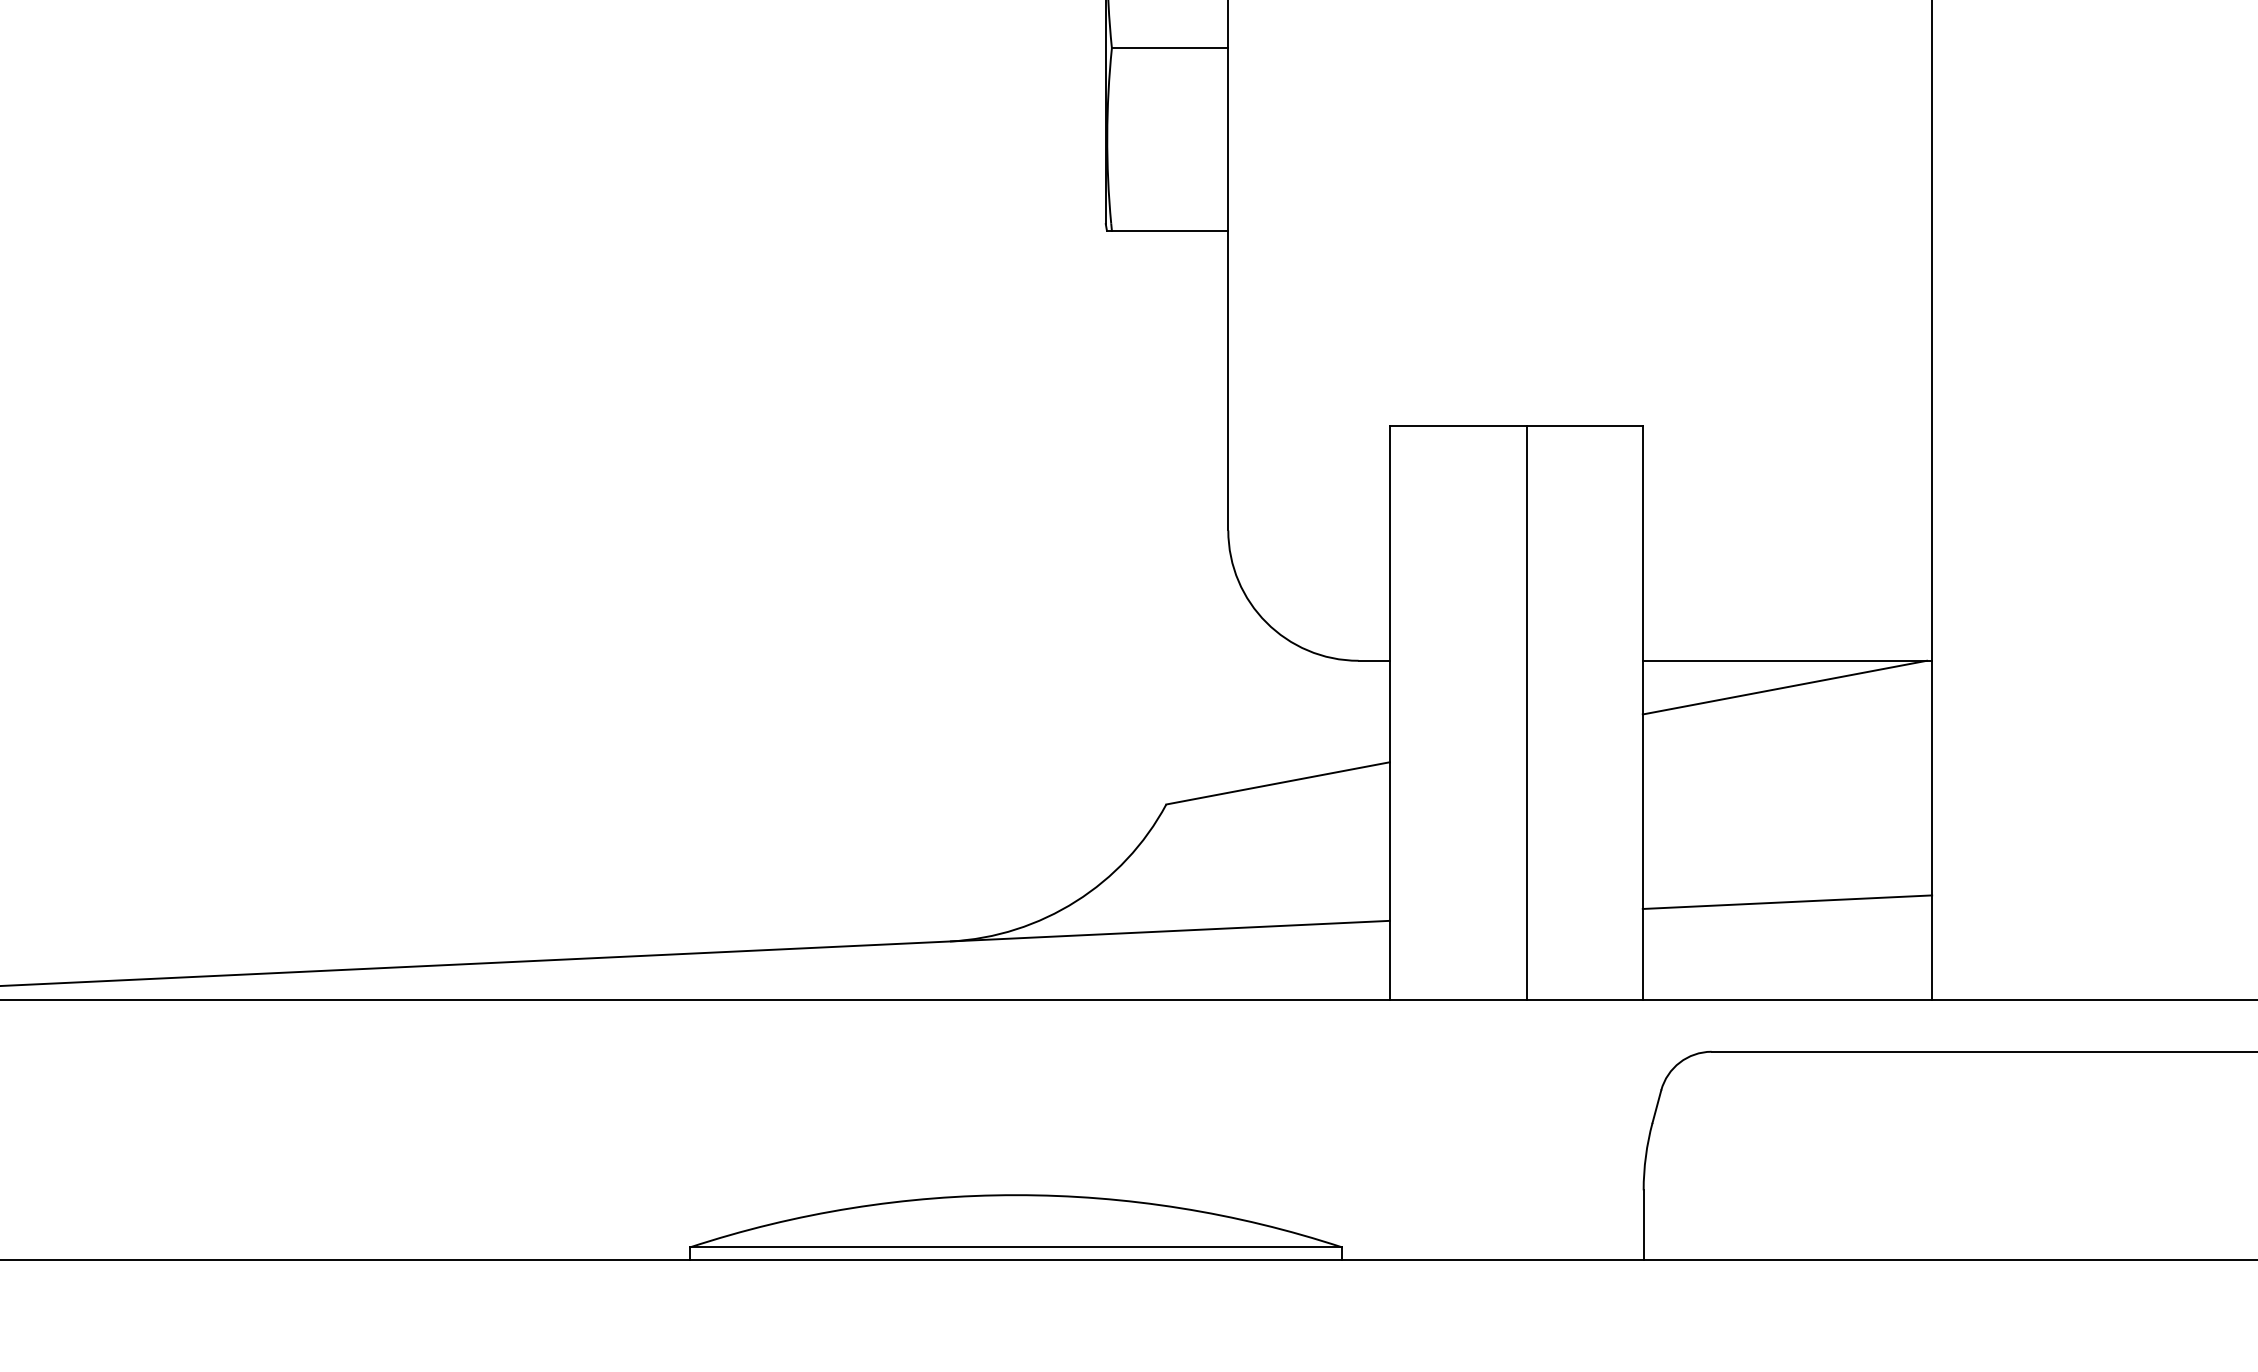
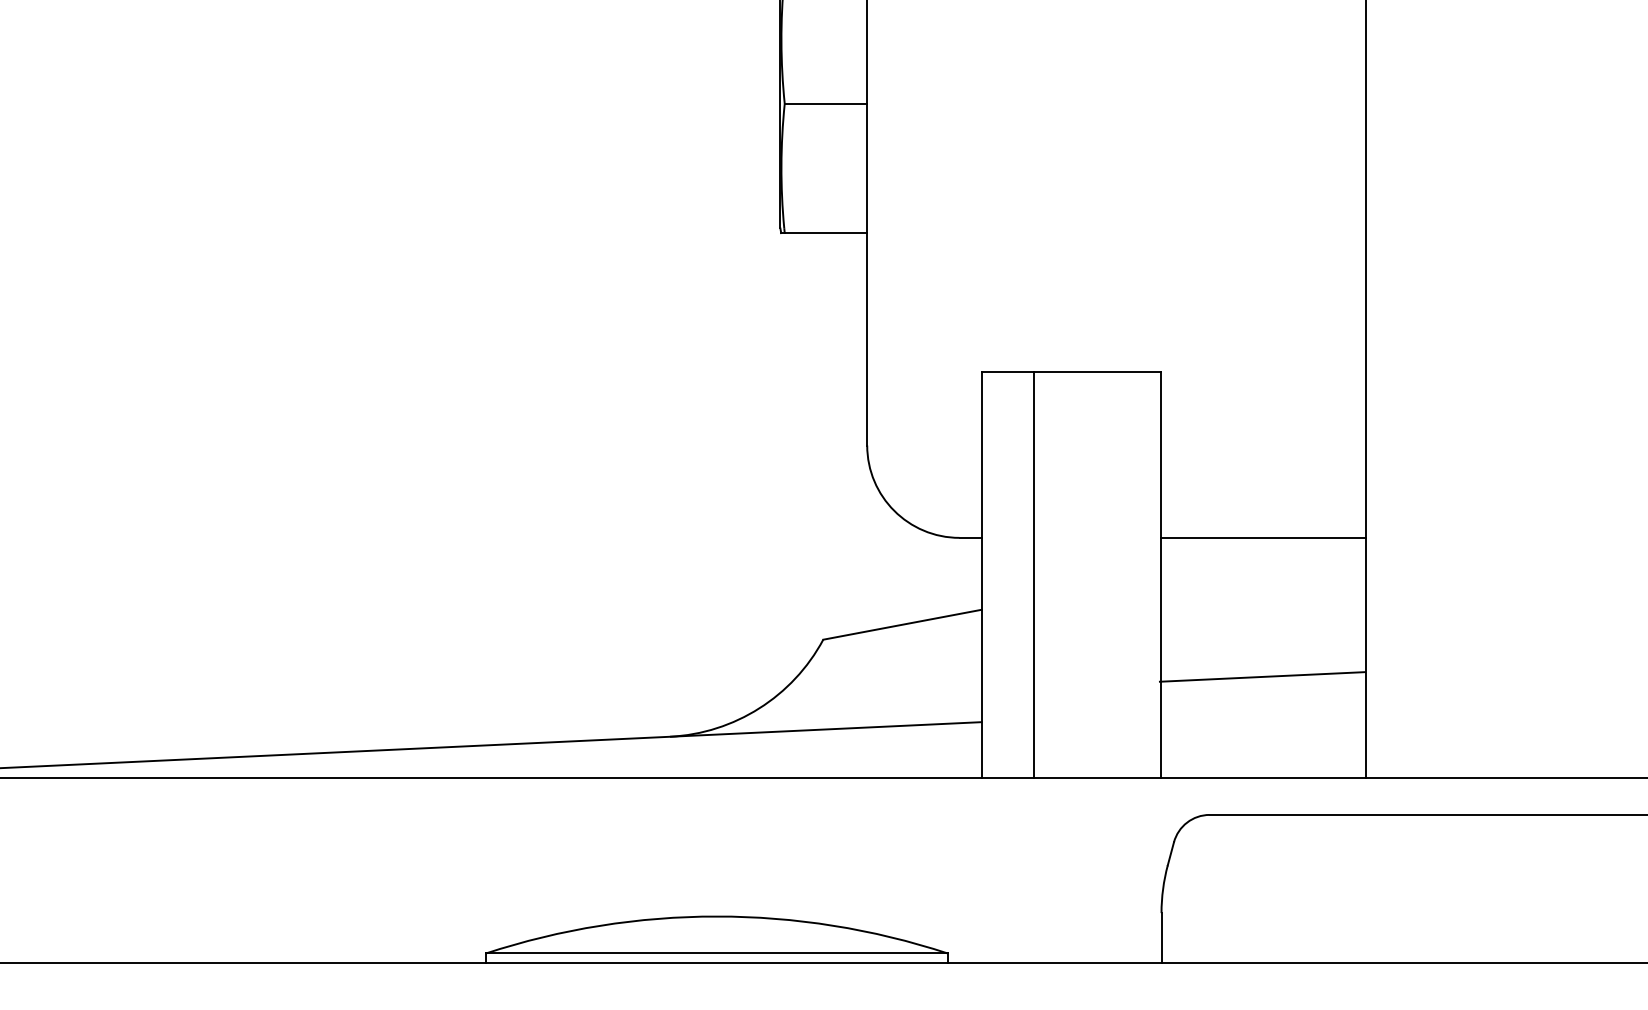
line: (1784, 687) -> (1261, 556), removed
line: (1526, 712) -> (1033, 574), moved
line: (1786, 901) -> (1261, 676), moved

